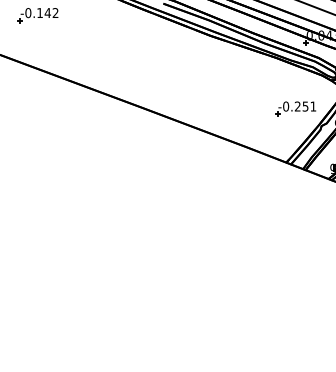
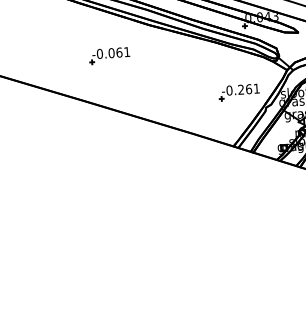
part: (168, 63) -> (109, 55), added
text: (305, 106) -> (248, 89), -0.251 -> -0.261

